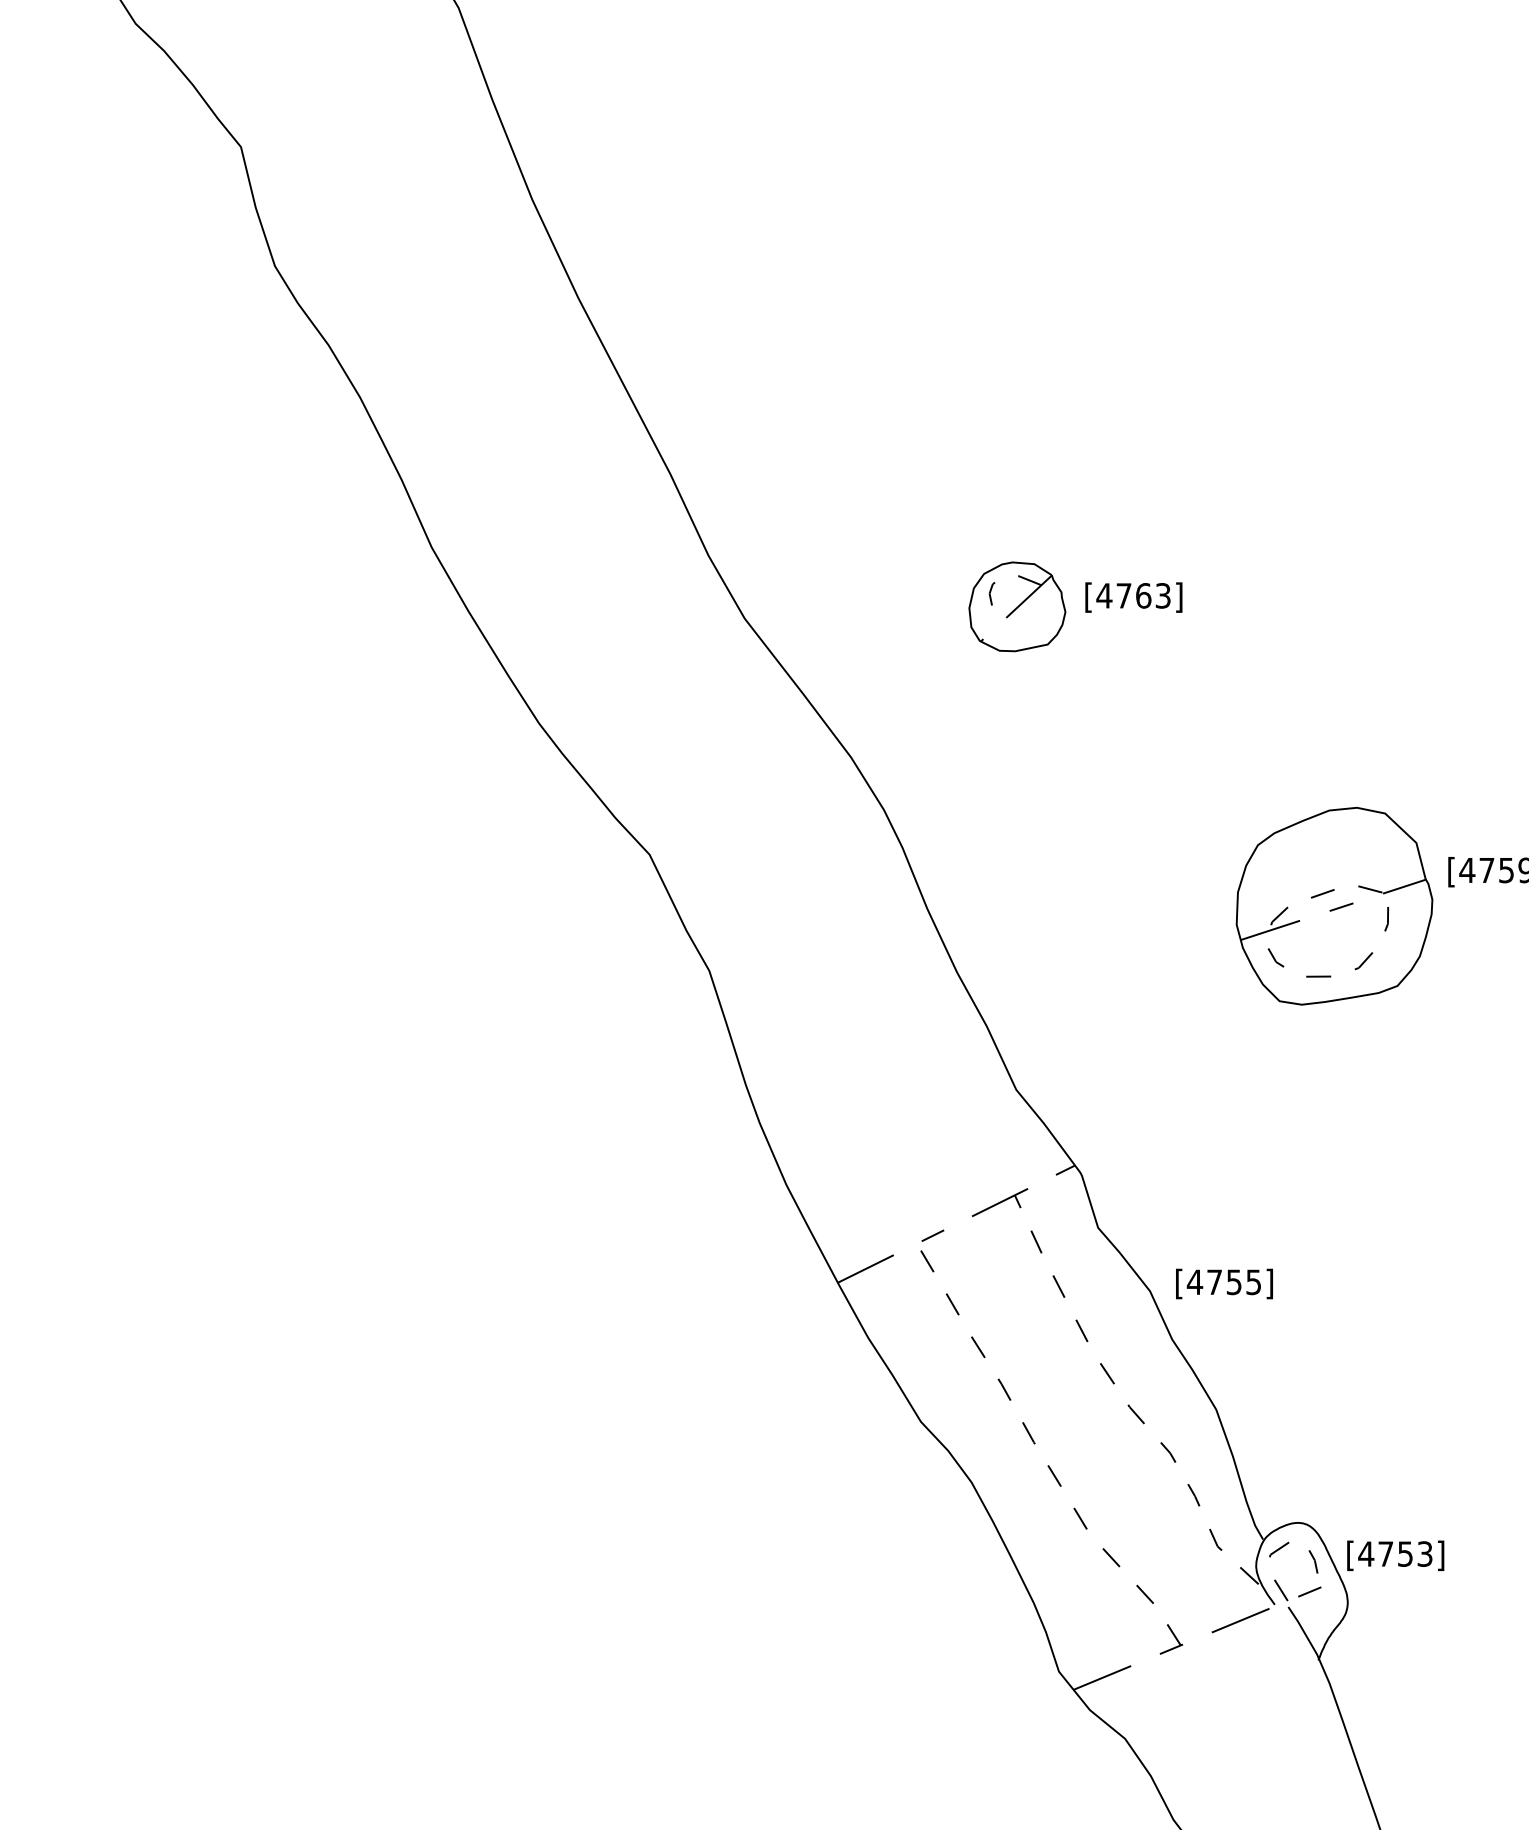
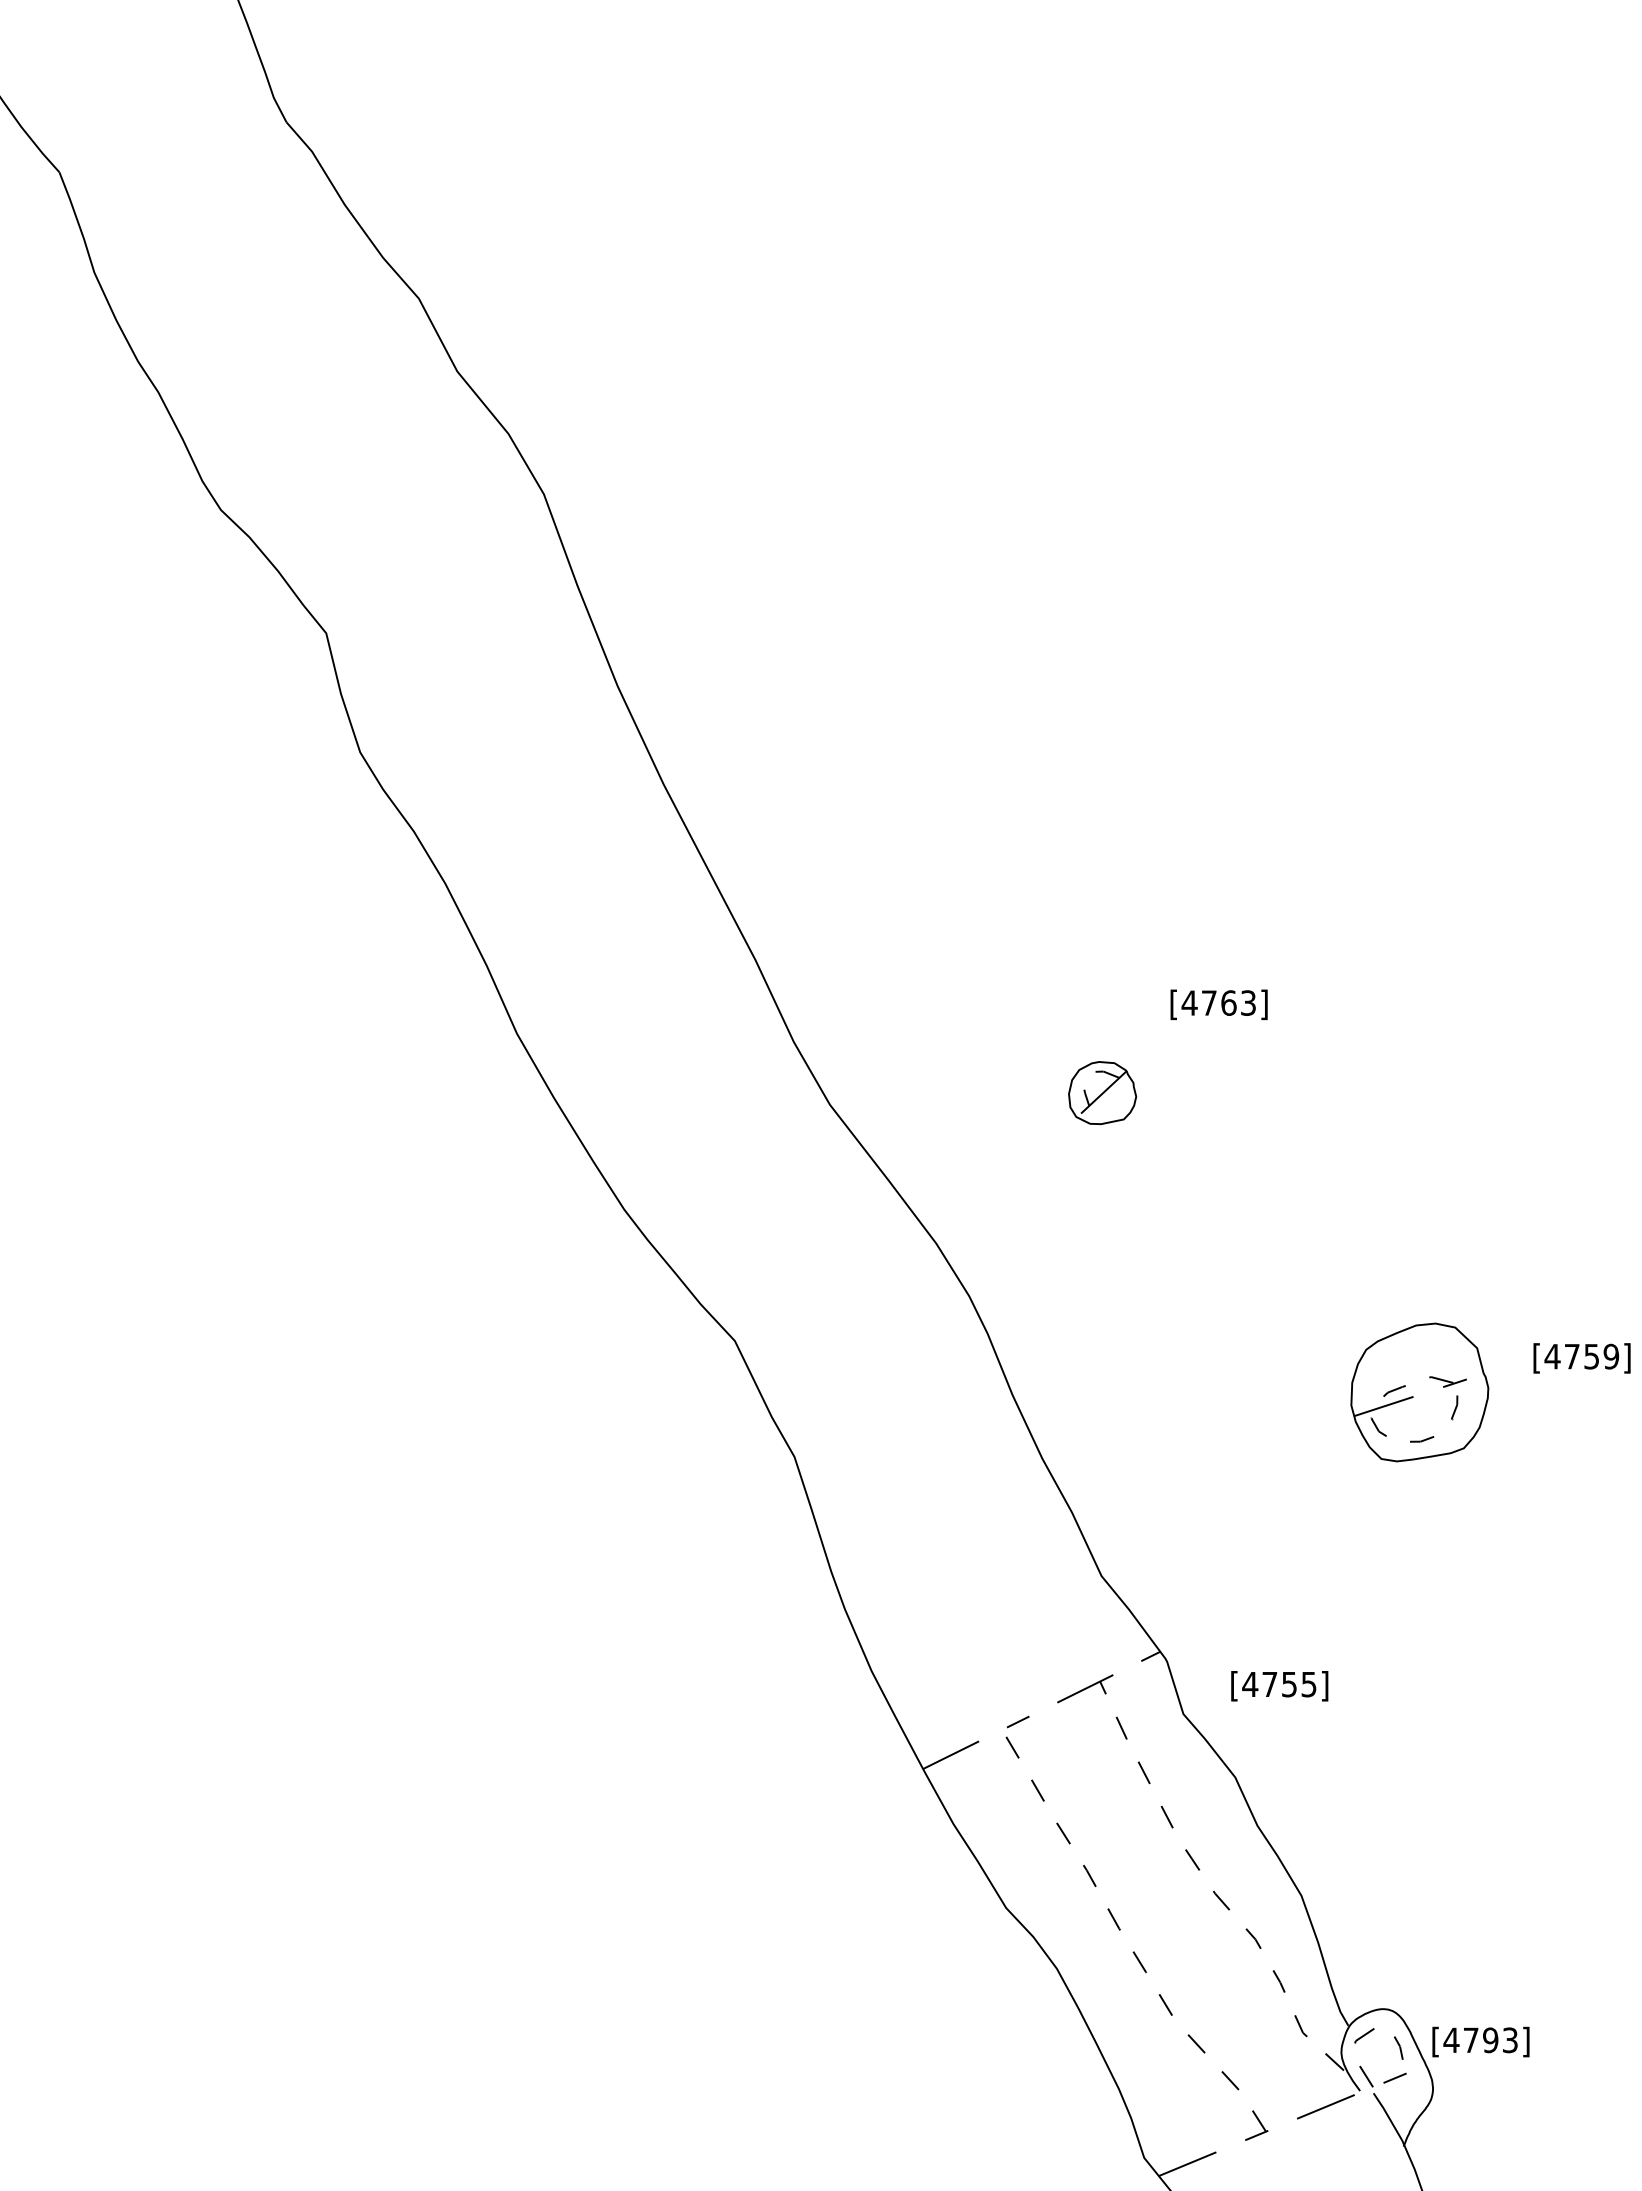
text: (1133, 597) -> (1218, 1004), moved
part: (1017, 606) -> (1102, 1092), size x0.7
part: (1334, 906) -> (1419, 1392), size x0.7
text: (1224, 1284) -> (1279, 1686), moved
text: (1405, 1553) -> (1490, 2039), [4753] -> [4793]

